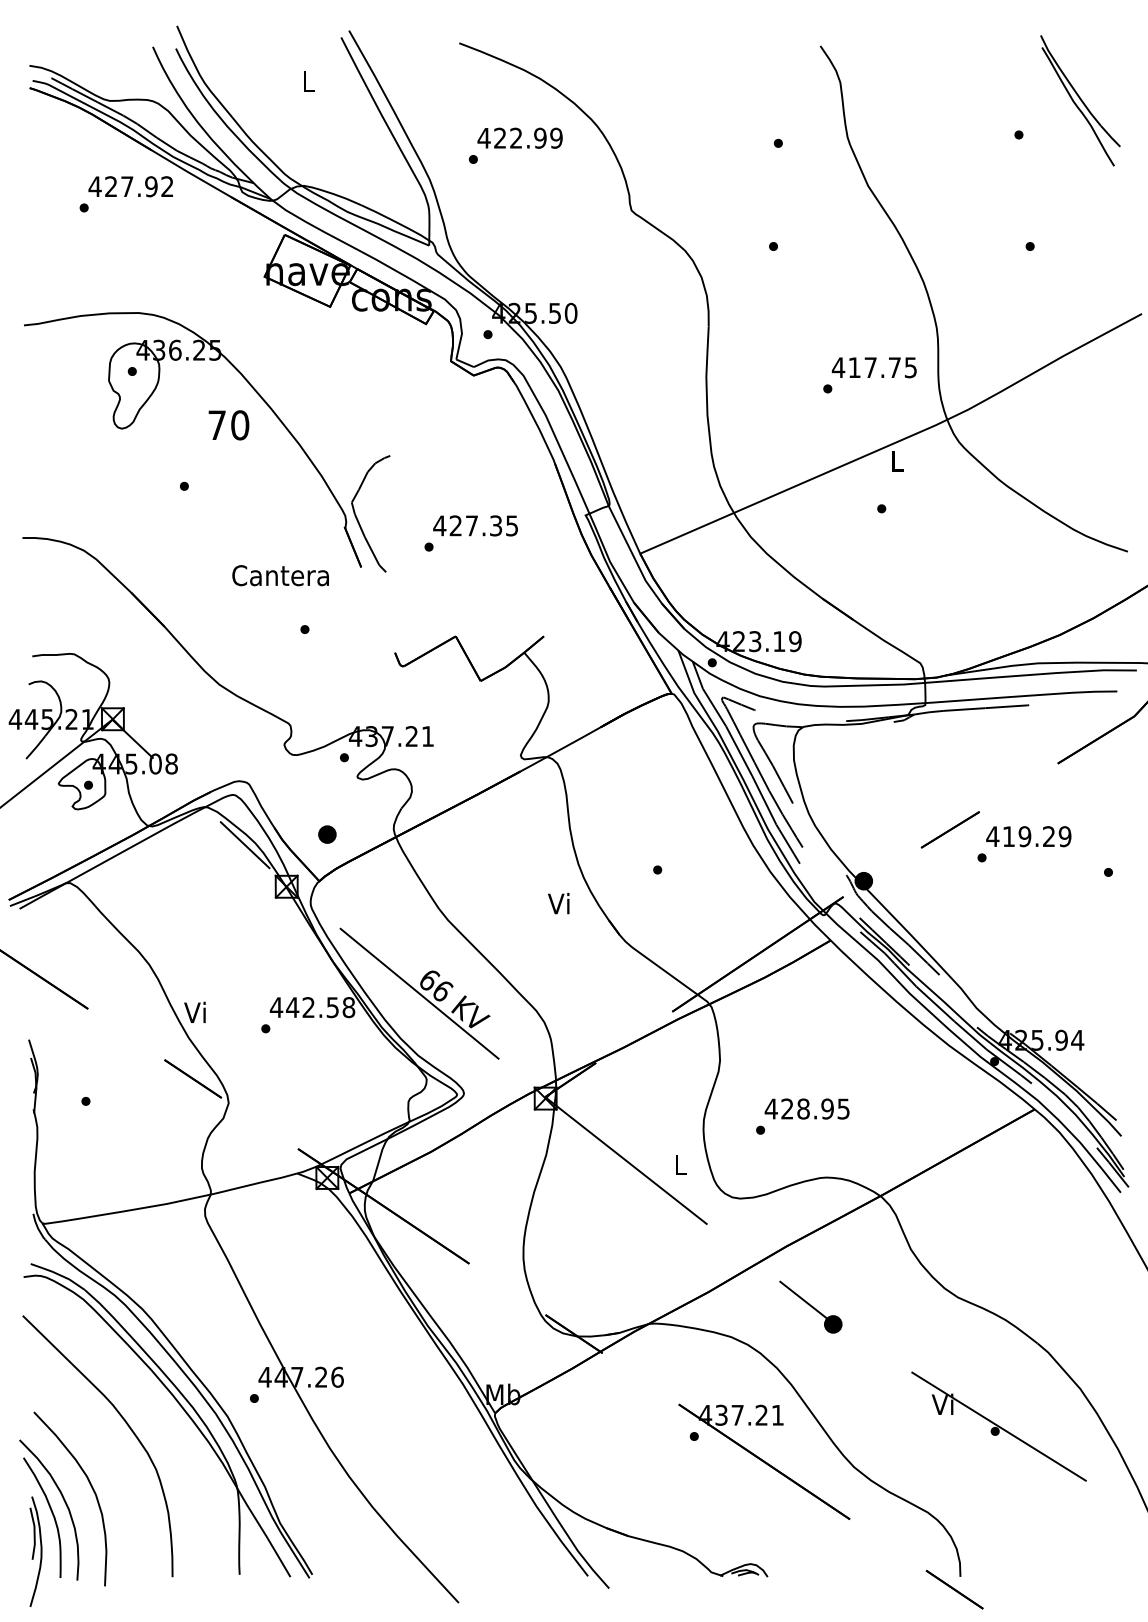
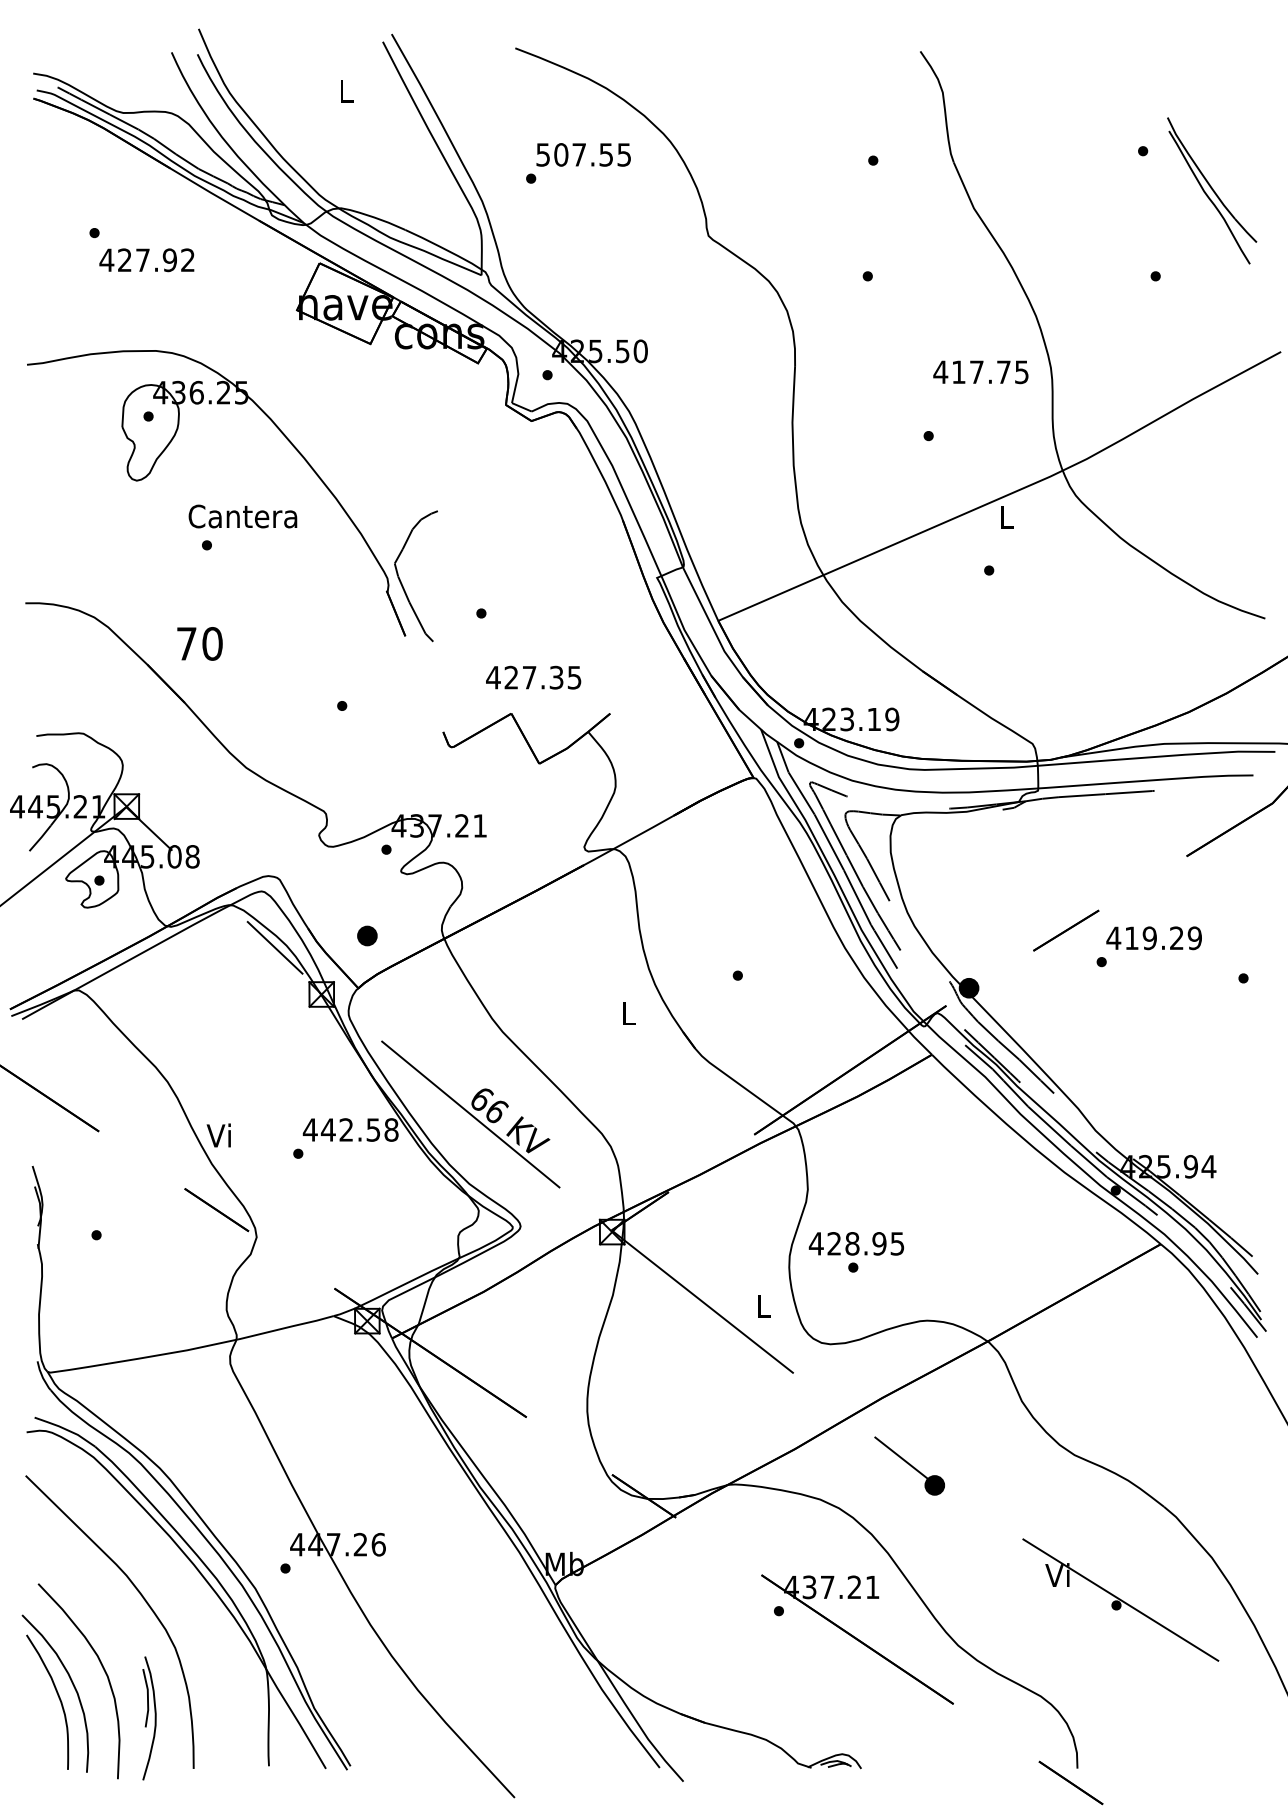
part: (1080, 100) -> (1212, 190), moved
text: (520, 137) -> (583, 154), 422.99 -> 507.55
text: (130, 186) -> (146, 260), moved
text: (873, 367) -> (980, 372), moved
text: (228, 424) -> (199, 643), moved
text: (475, 525) -> (533, 677), moved
text: (280, 575) -> (242, 516), moved
text: (558, 903) -> (626, 1013), Vi -> L
text: (806, 1108) -> (855, 1243), moved
part: (35, 1551) -> (149, 1718), moved

